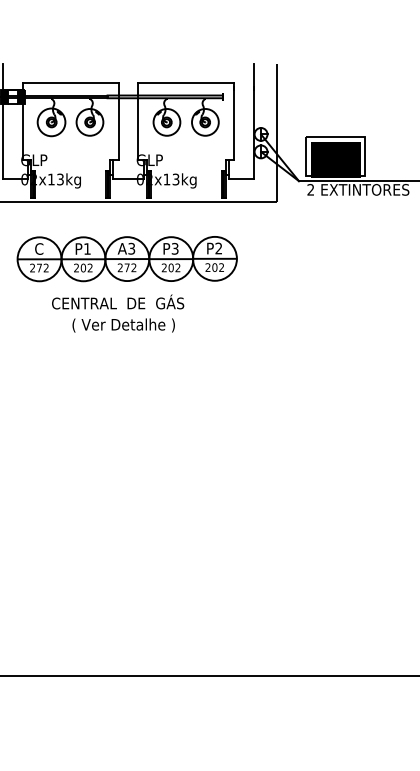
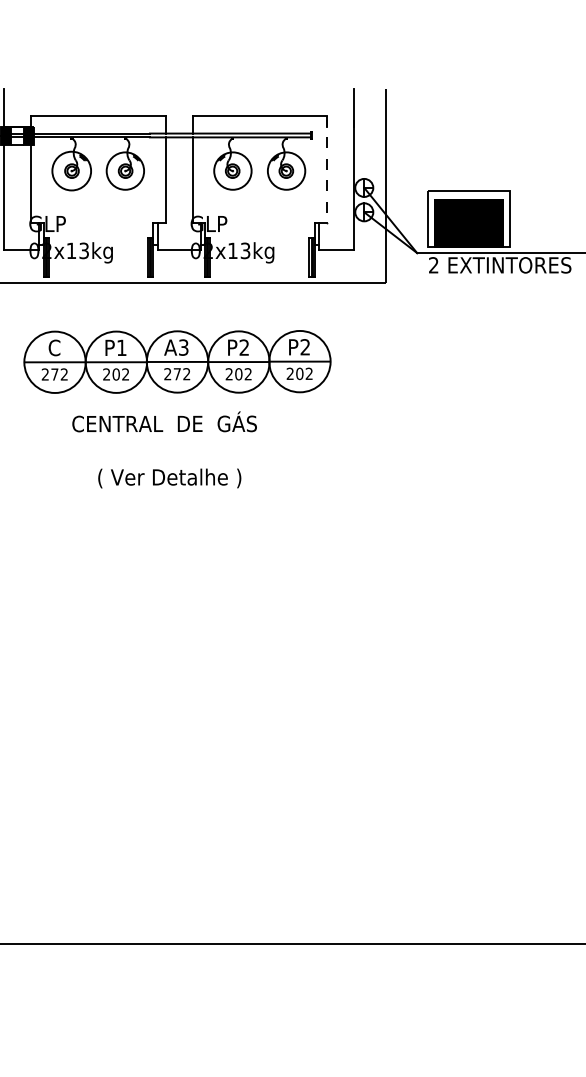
line: (234, 121) -> (327, 169), solid -> dashed
text: (174, 248) -> (243, 347), P3 -> P2
text: (123, 325) -> (169, 478), moved

